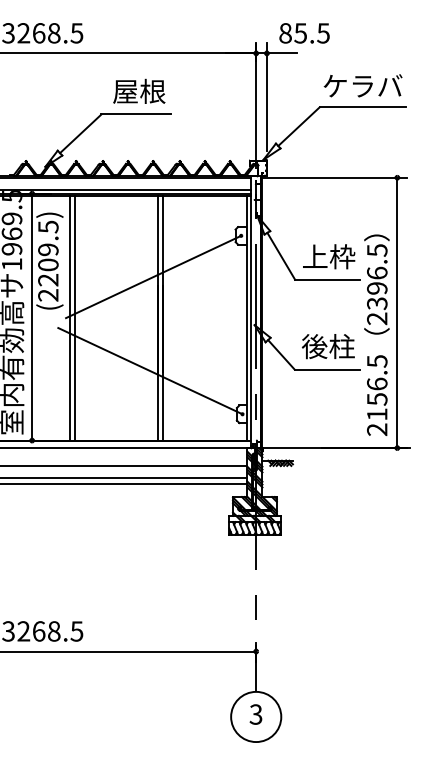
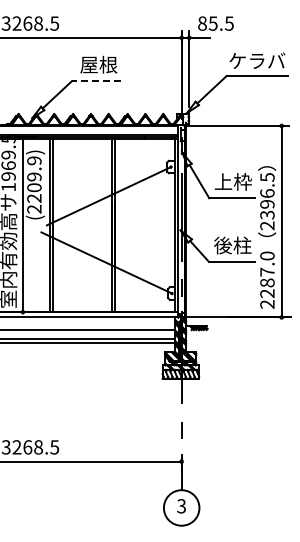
line: (135, 115) -> (96, 81), solid -> dashed
text: (48, 226) -> (34, 160), (2209.5) -> (2209.9)
text: (377, 387) -> (267, 274), 2156.5 -> 2287.0

